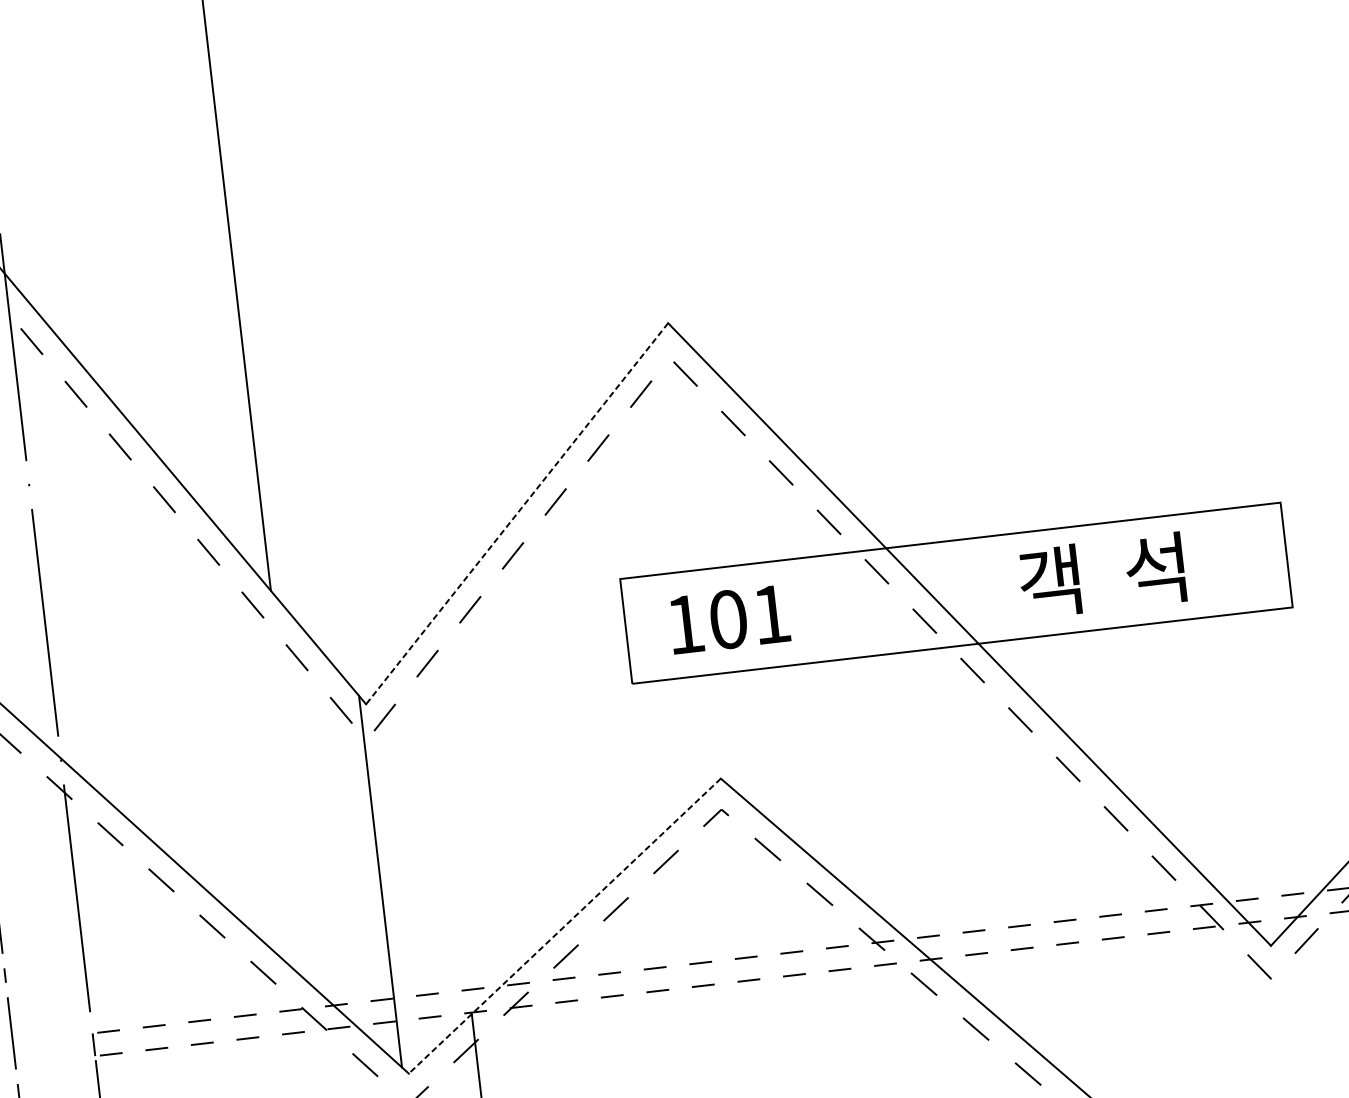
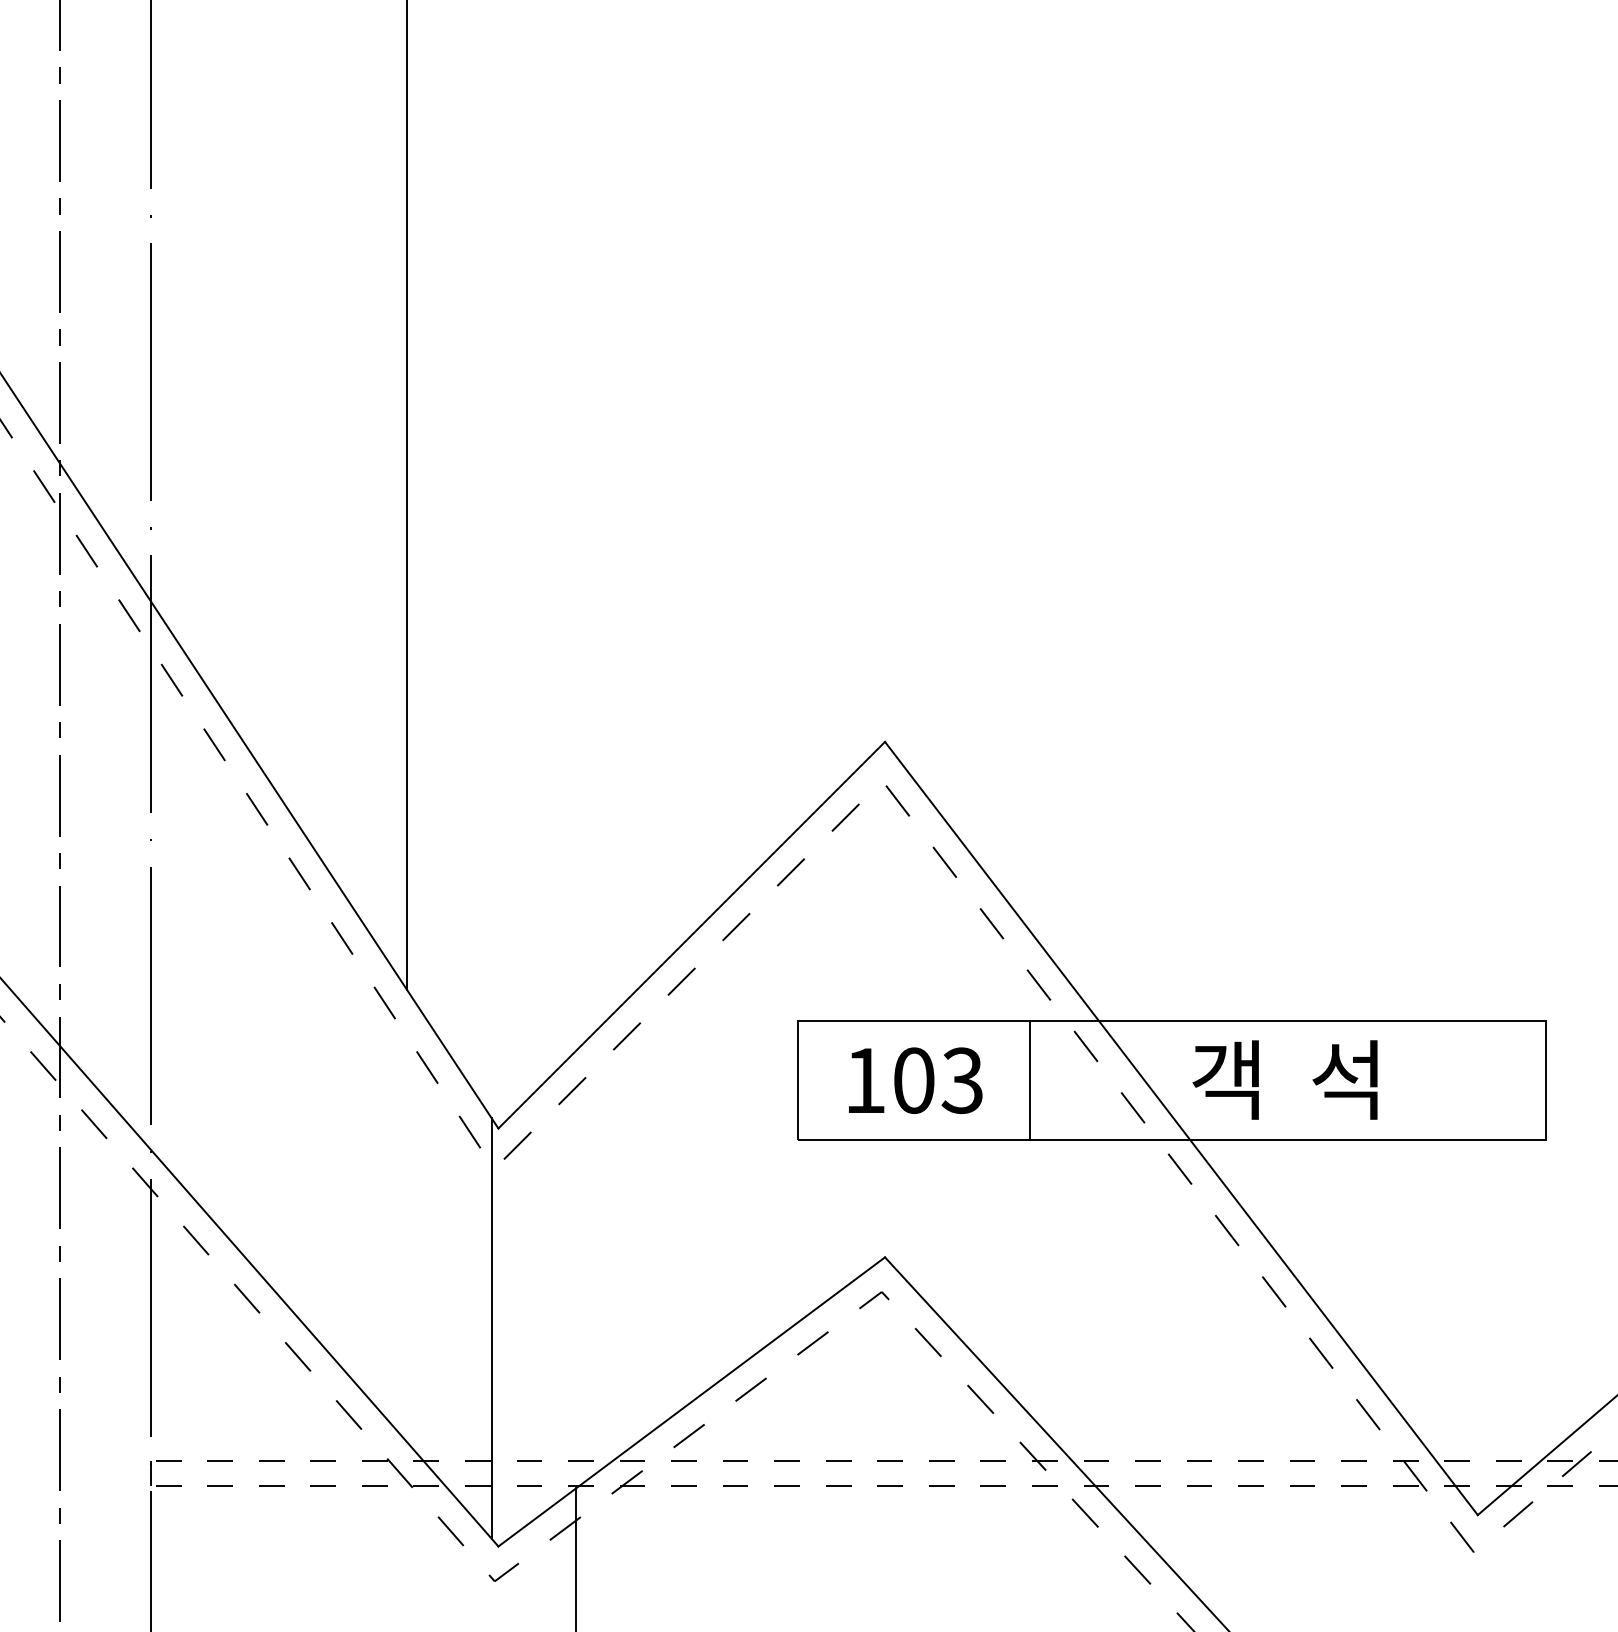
line: (516, 514) -> (691, 935), dashed -> solid
text: (1101, 575) -> (1284, 1079), moved
line: (831, 607) -> (1030, 1080), added
text: (770, 614) -> (961, 1080), 101 -> 103
line: (564, 926) -> (691, 1402), dashed -> solid

